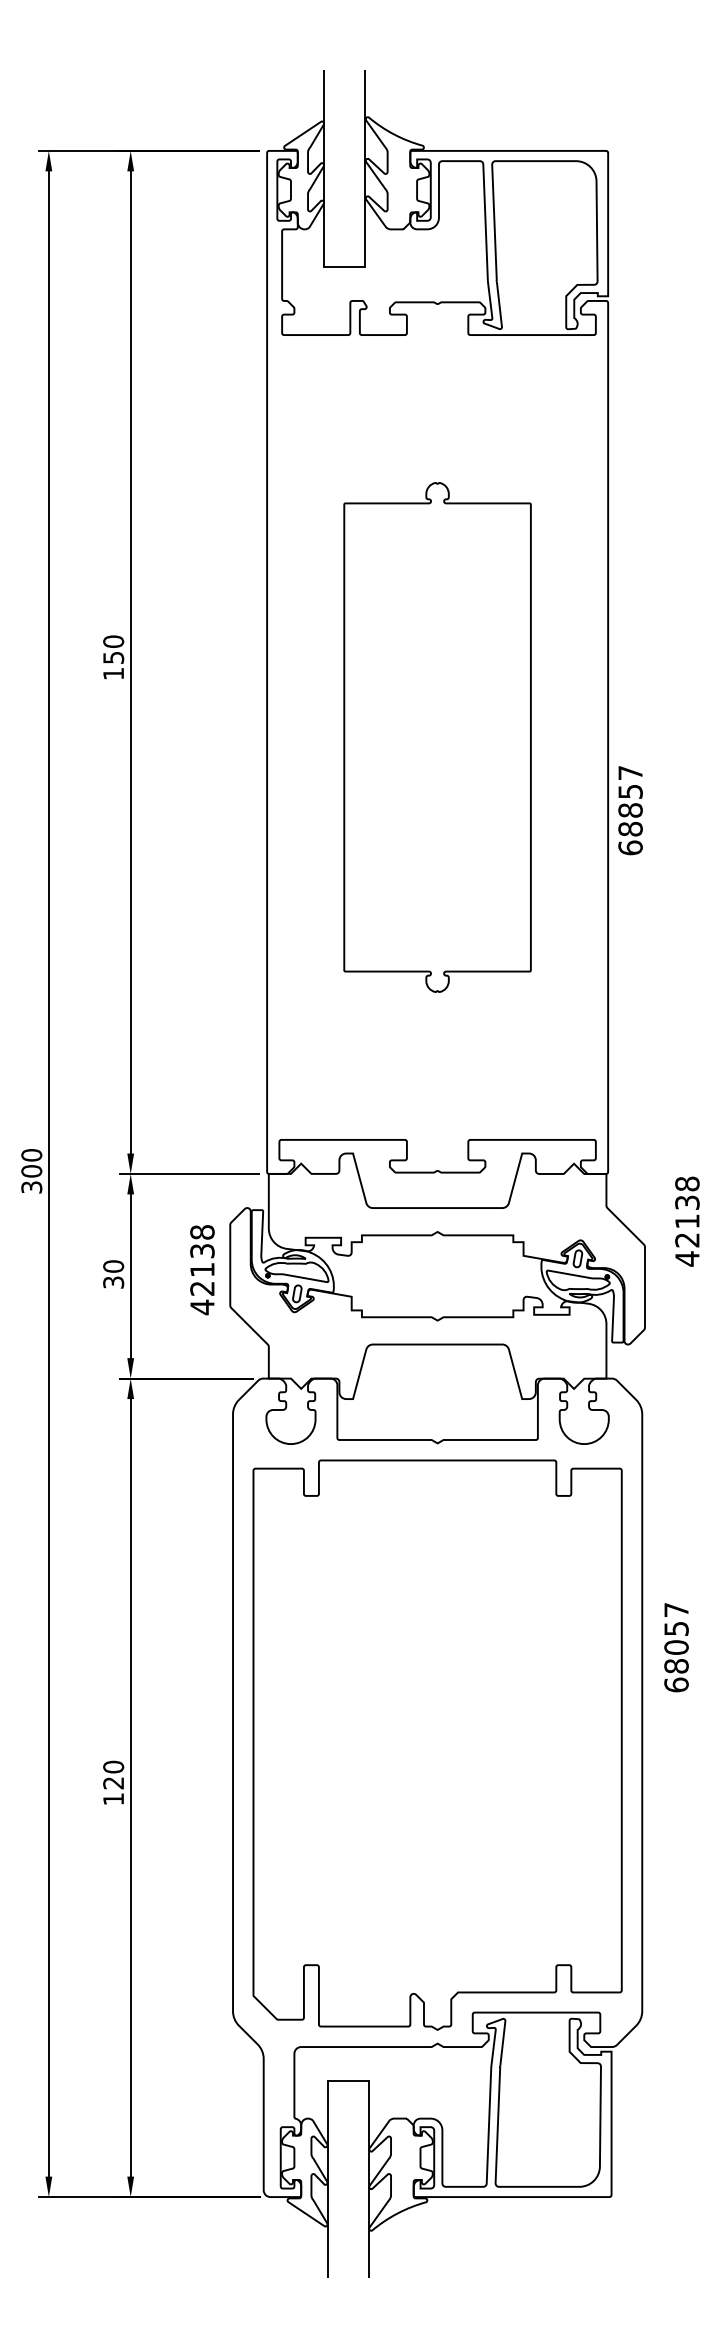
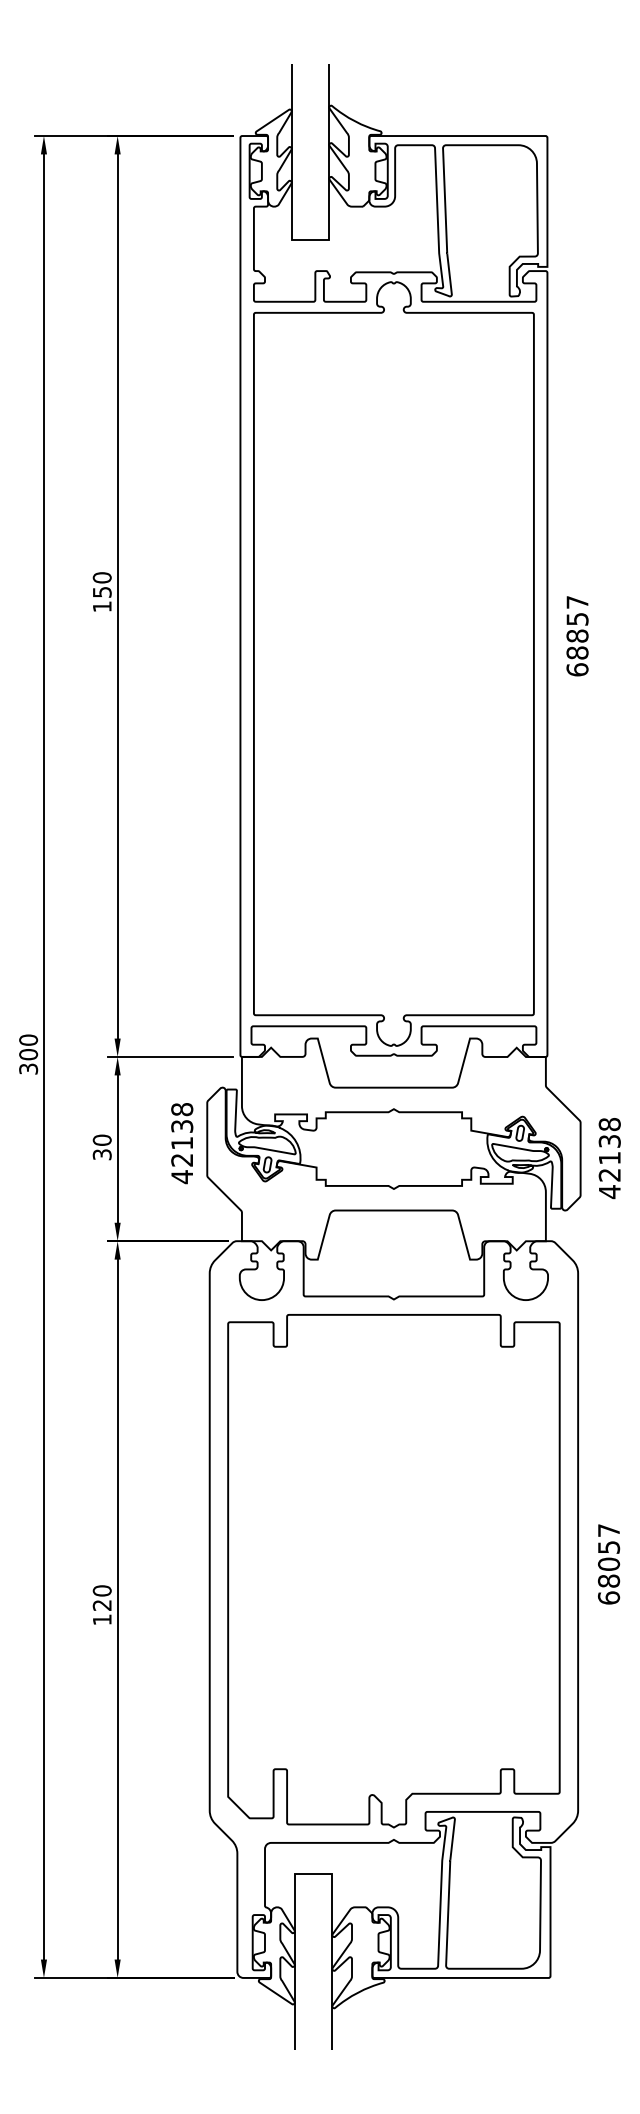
part: (437, 737) -> (393, 664), size x1.67
text: (630, 810) -> (577, 636), moved
text: (687, 1221) -> (609, 1158), moved
text: (676, 1647) -> (608, 1564), moved

